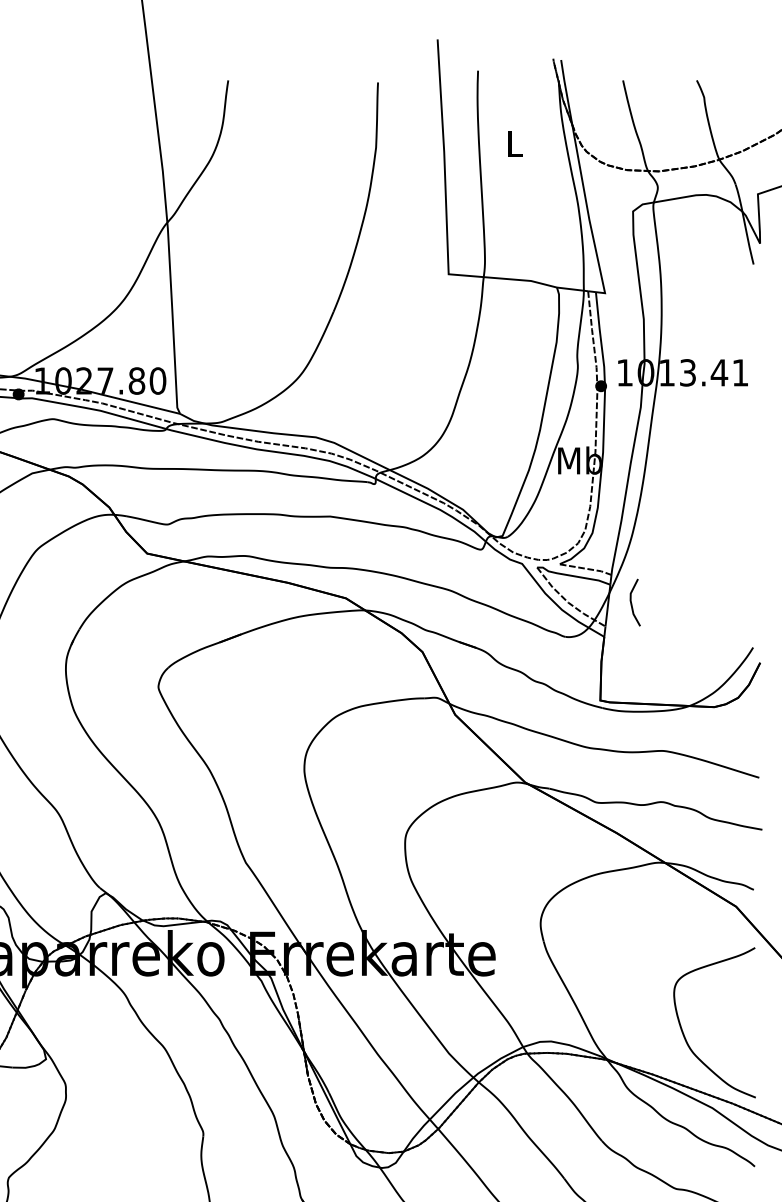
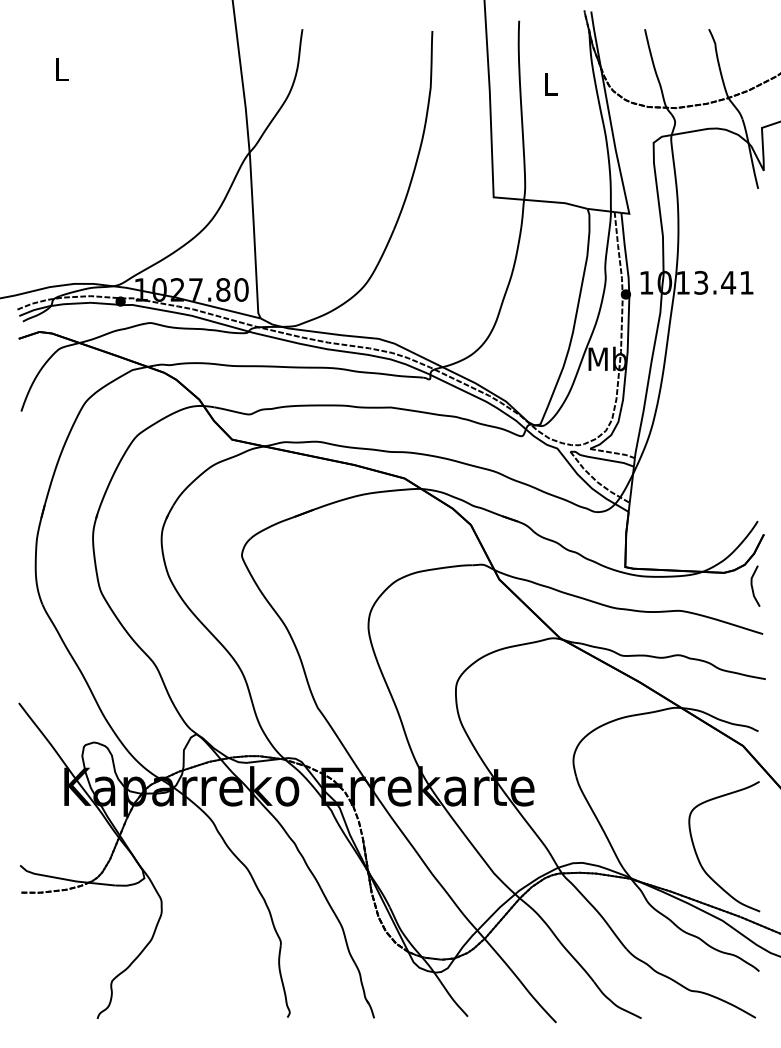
line: (632, 604) -> (753, 587), moved

